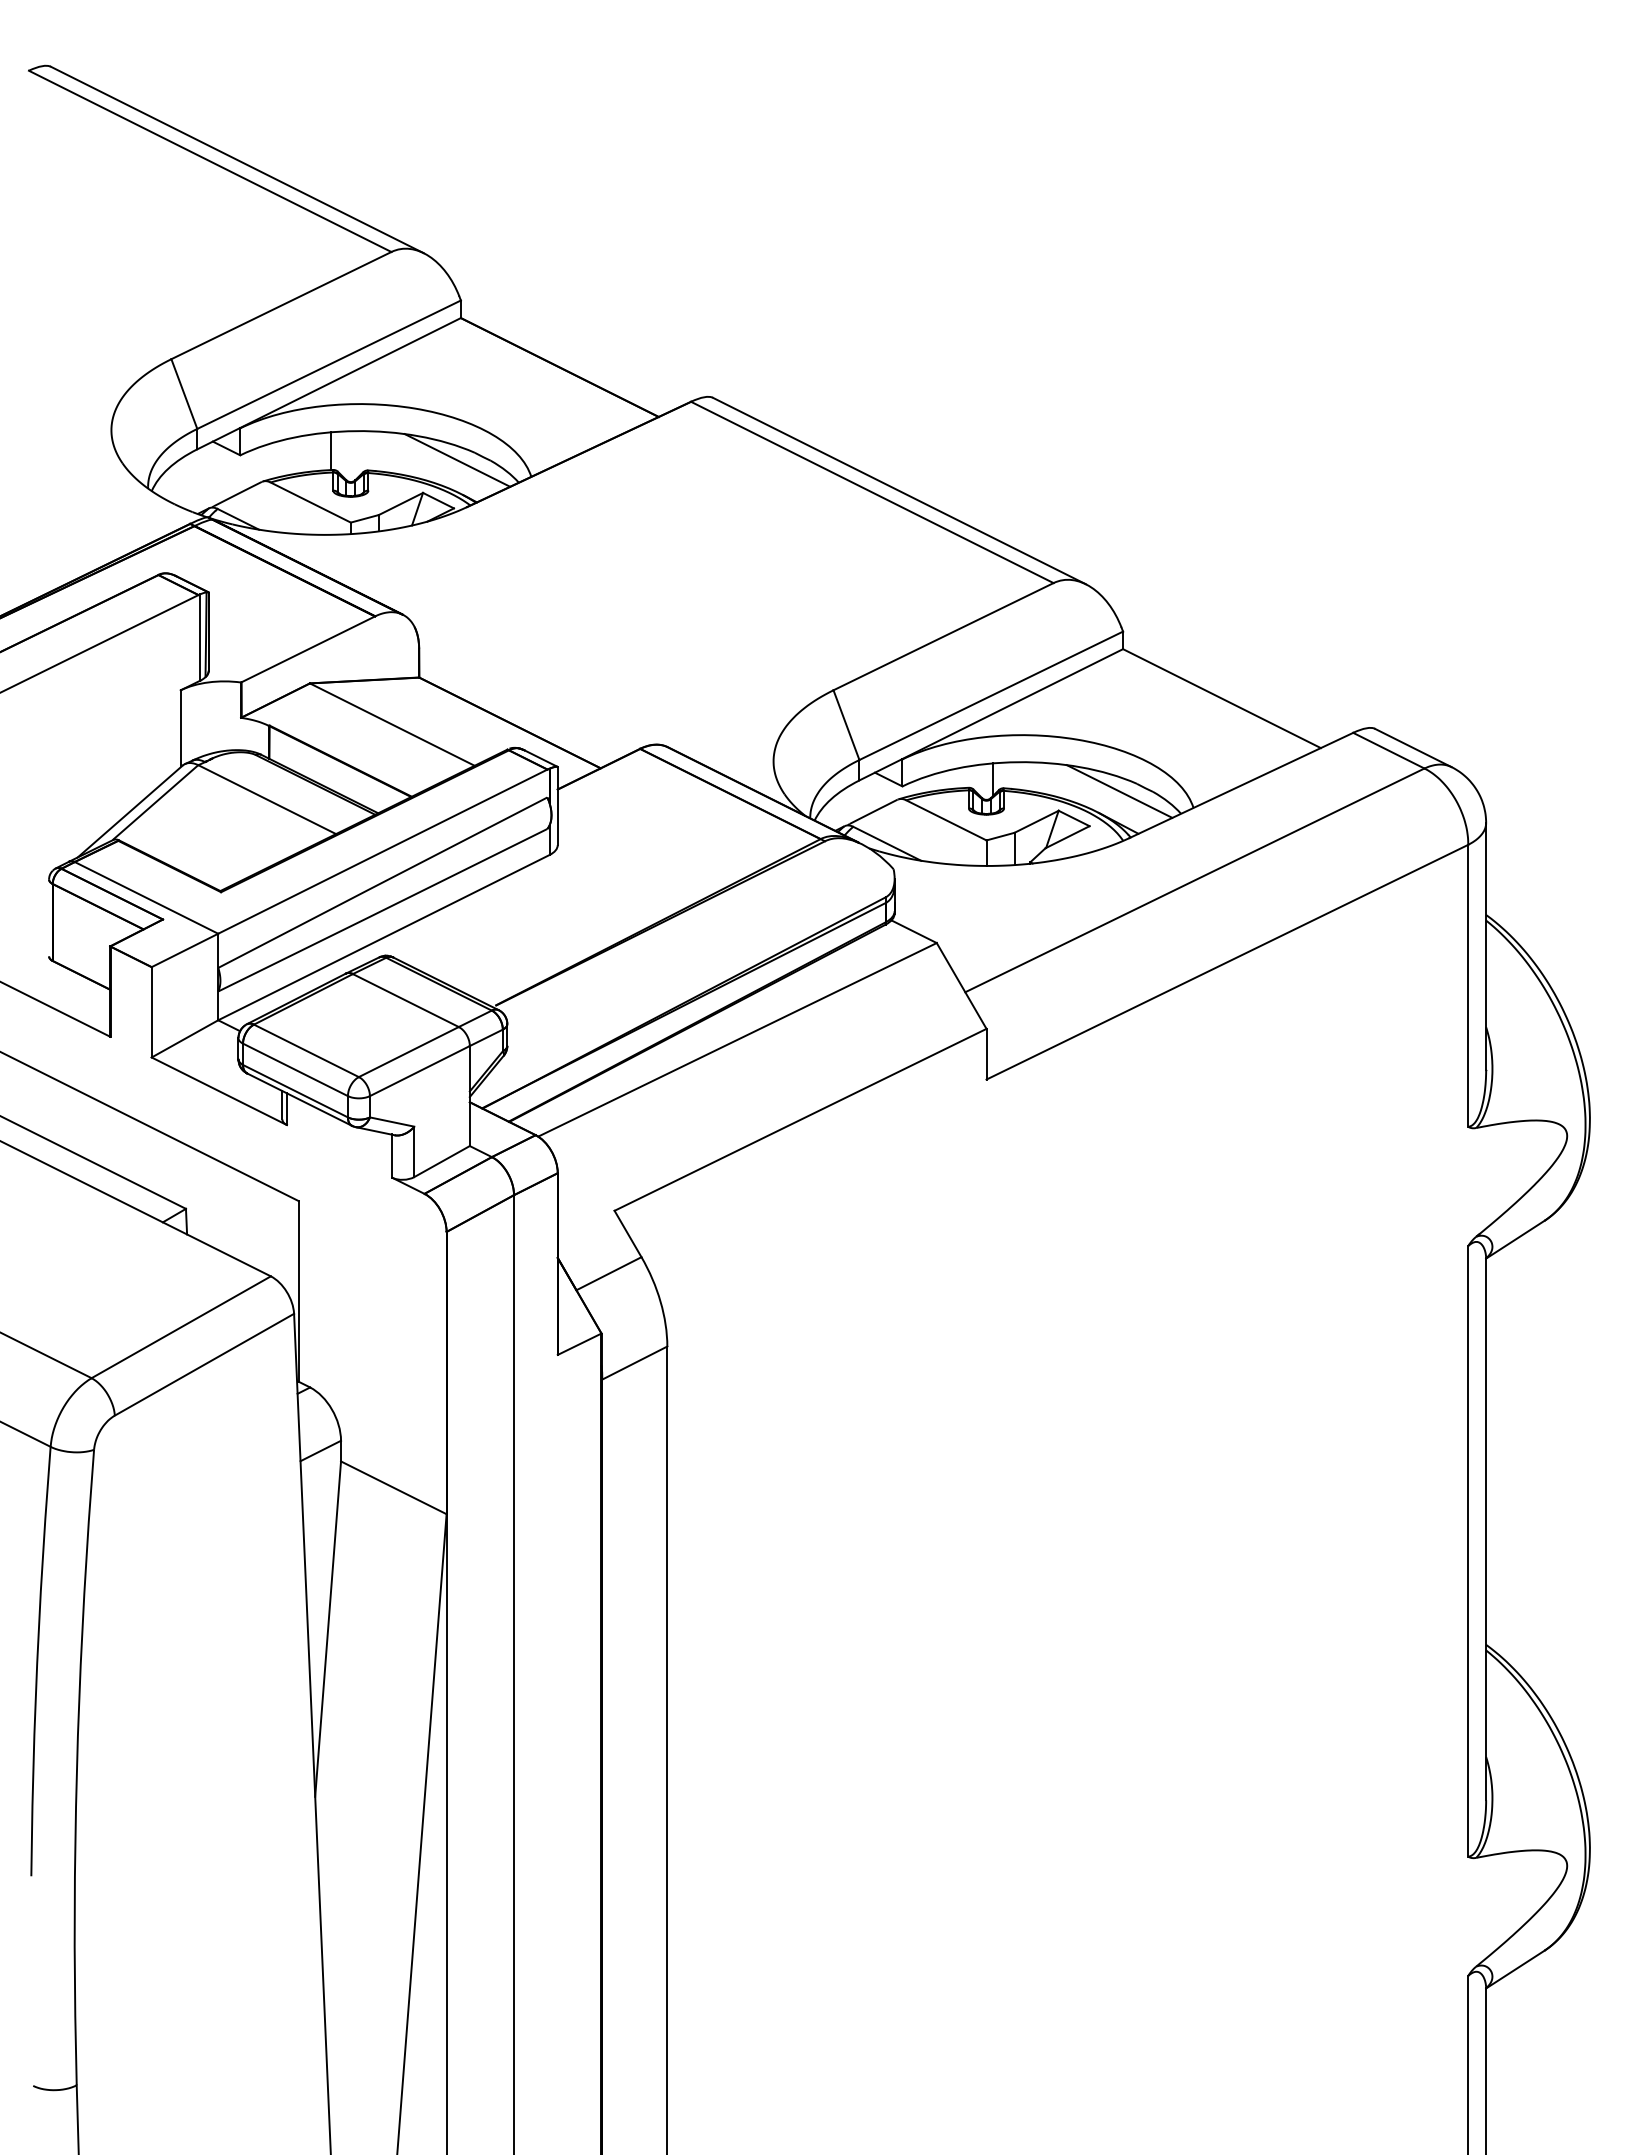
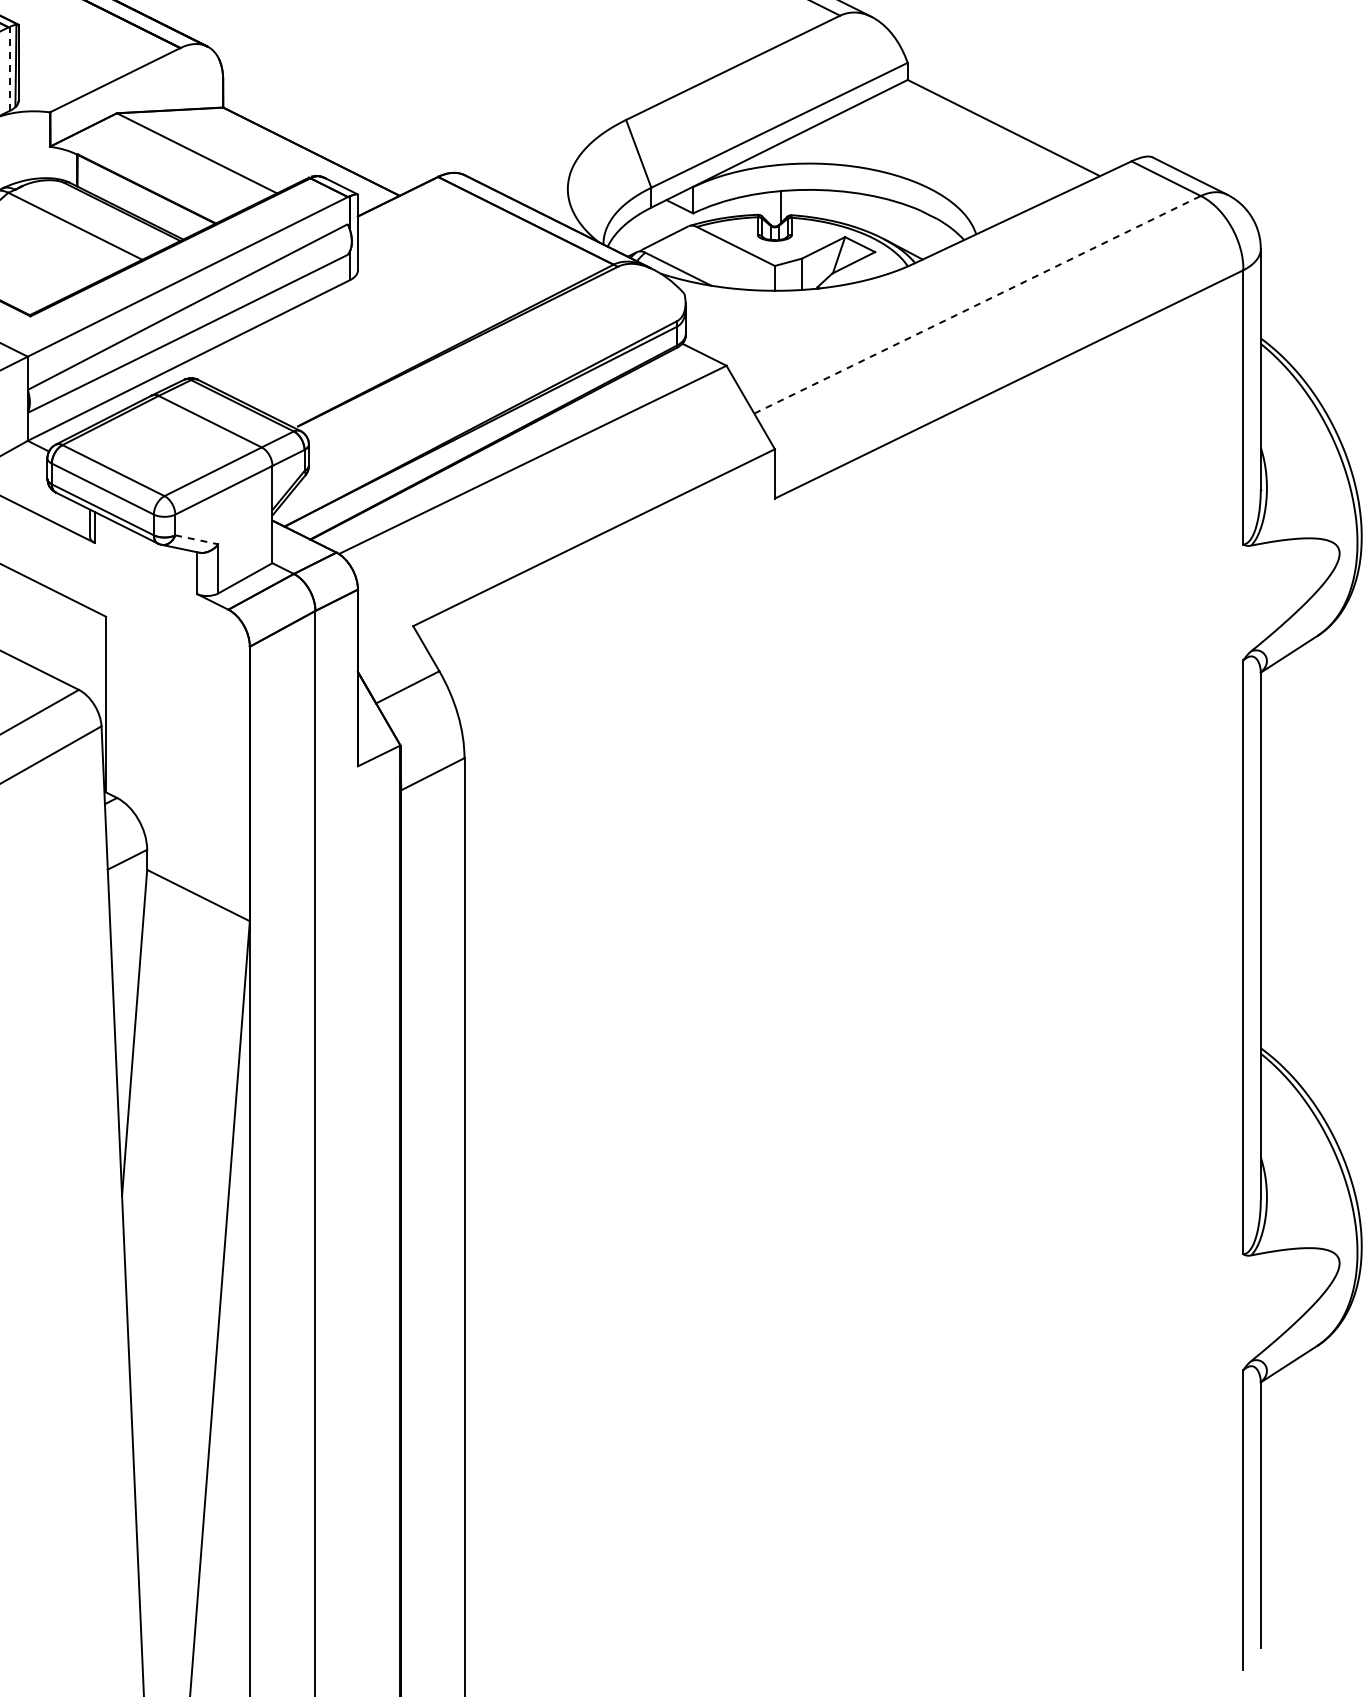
line: (200, 637) -> (10, 68), solid -> dashed
line: (1119, 791) -> (904, 218), removed
line: (1195, 880) -> (978, 304), solid -> dashed
line: (392, 1122) -> (197, 540), solid -> dashed

